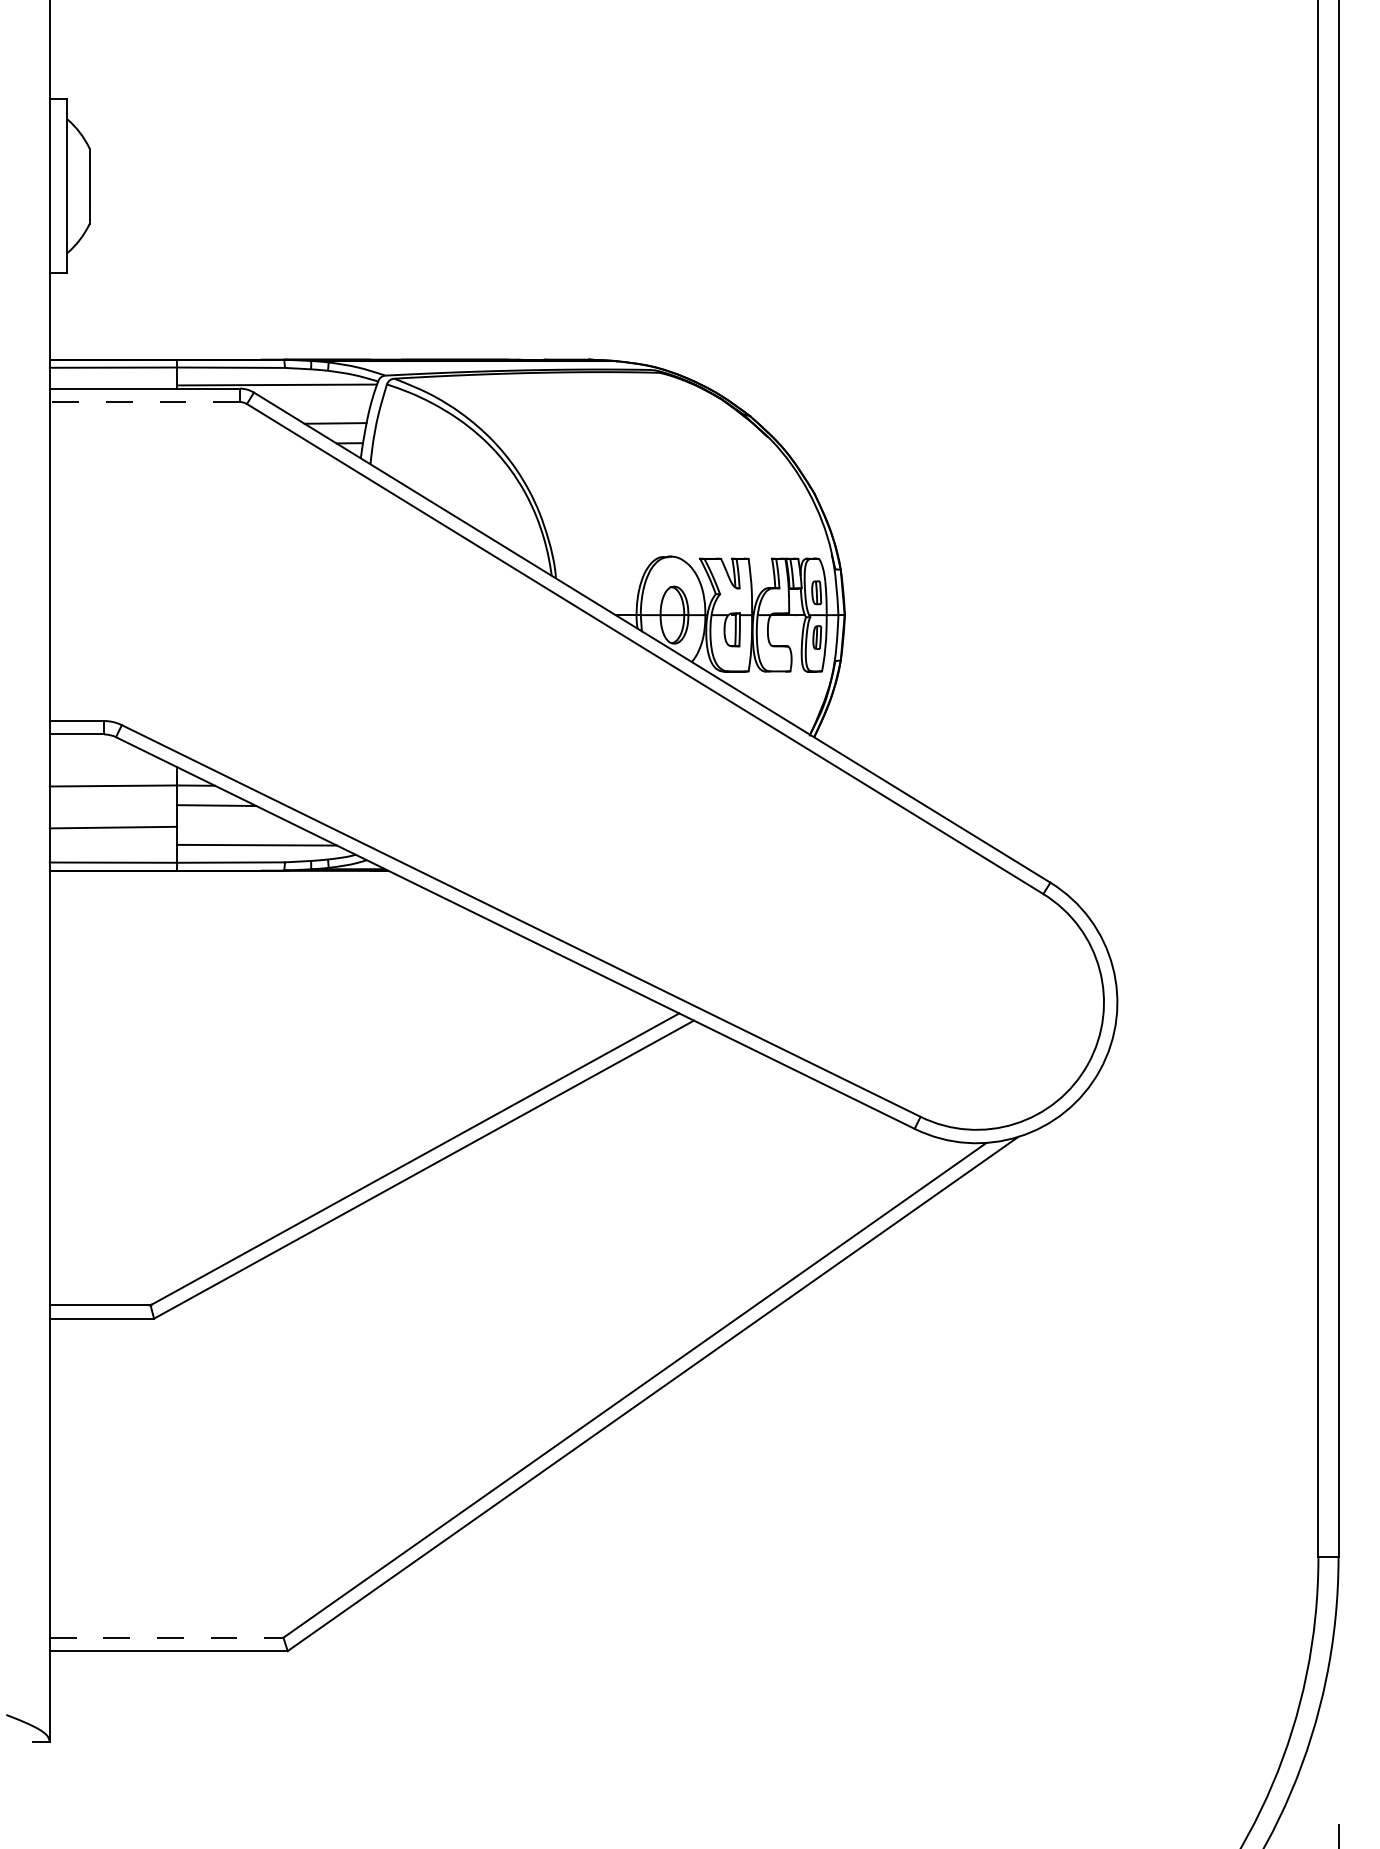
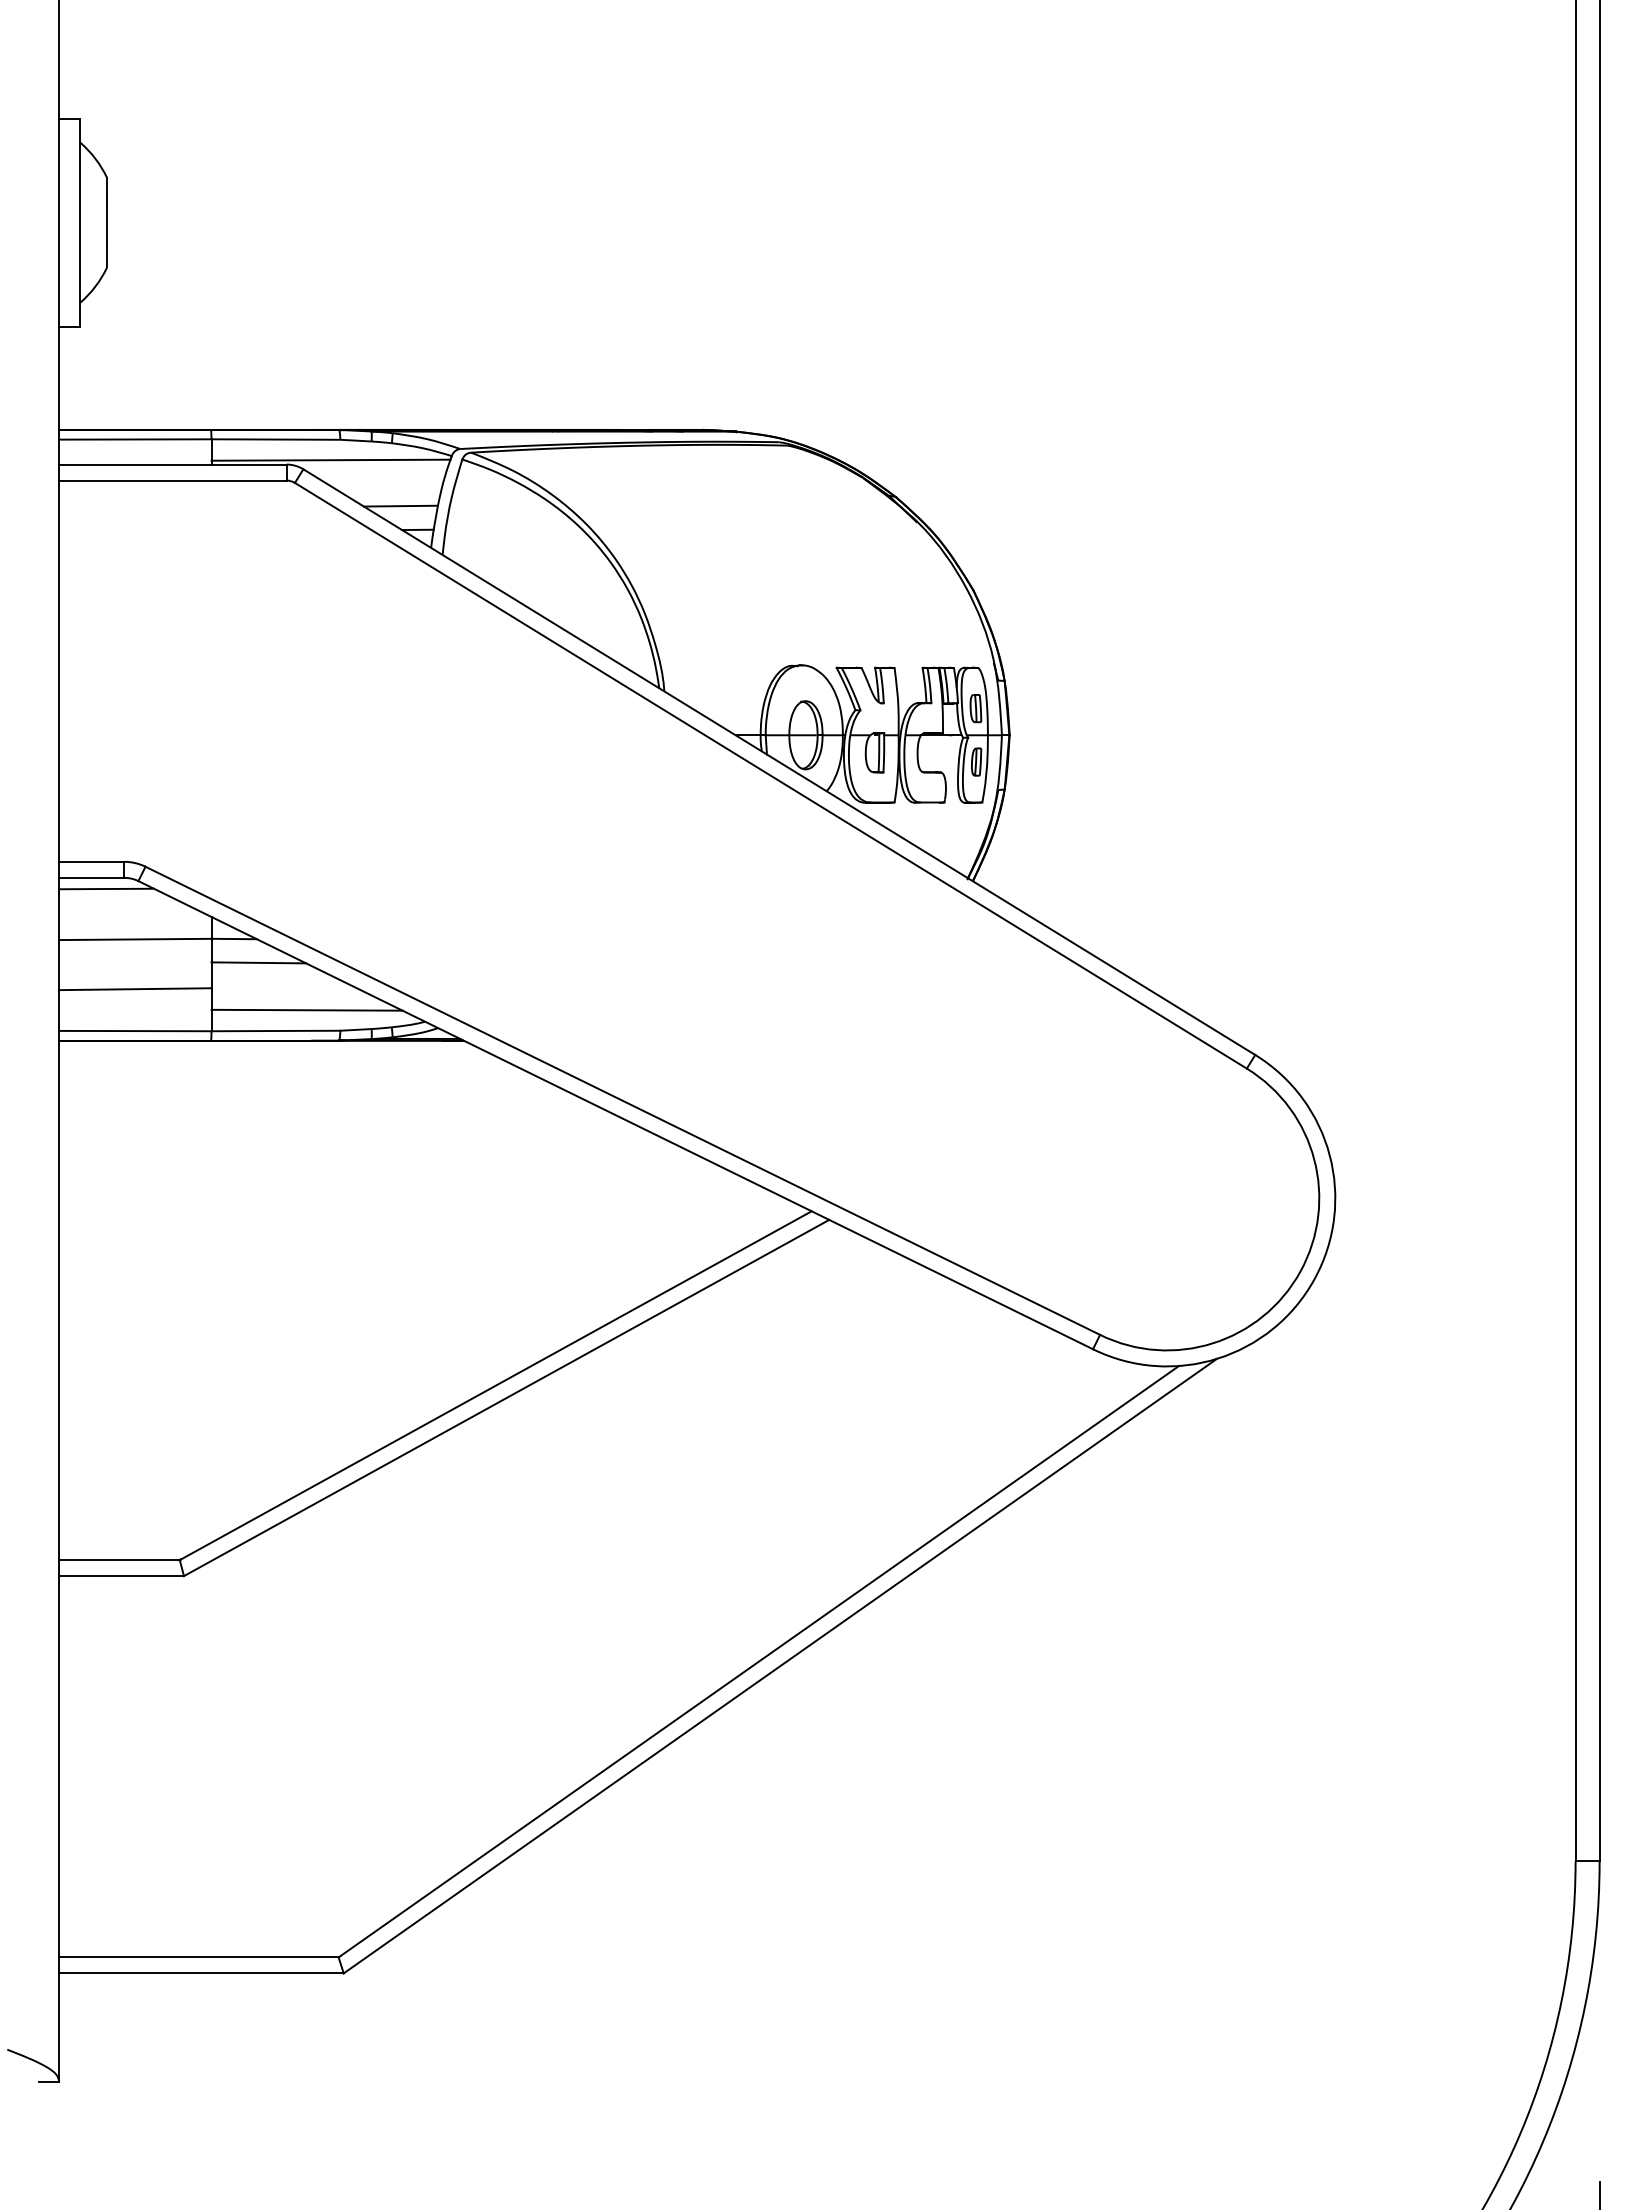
line: (144, 401) -> (172, 480), dashed -> solid
line: (89, 743) -> (106, 888), added
line: (167, 1637) -> (199, 1957), dashed -> solid

